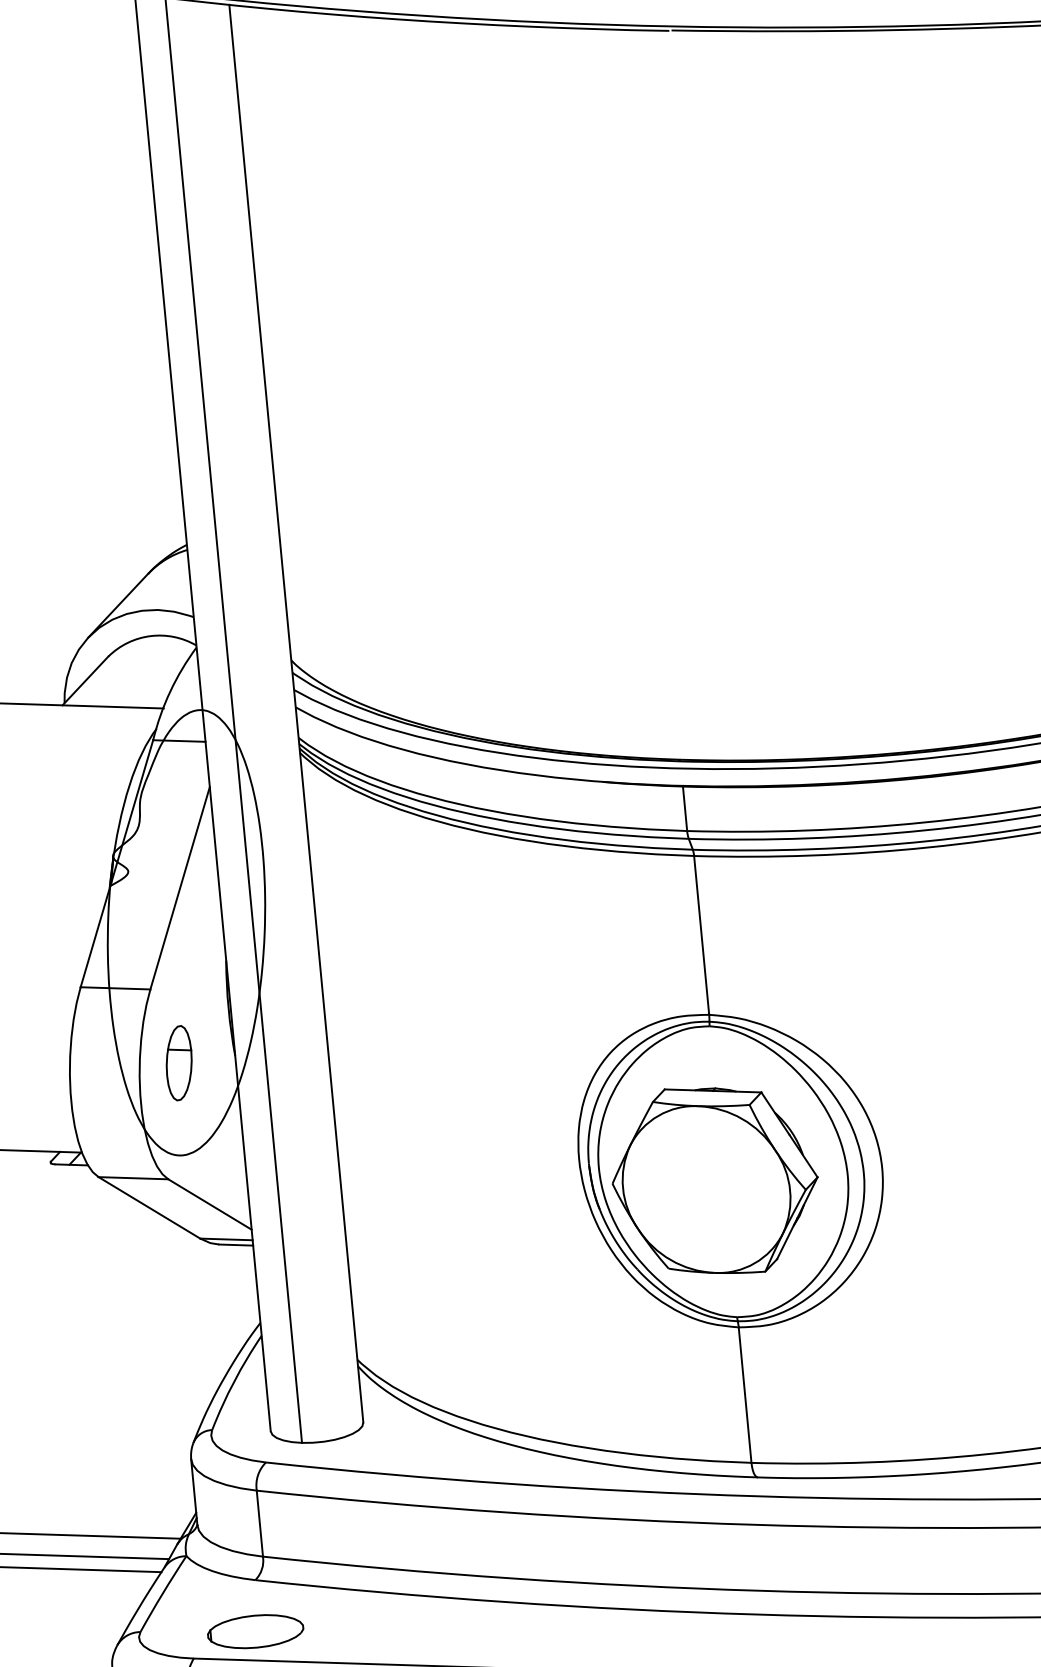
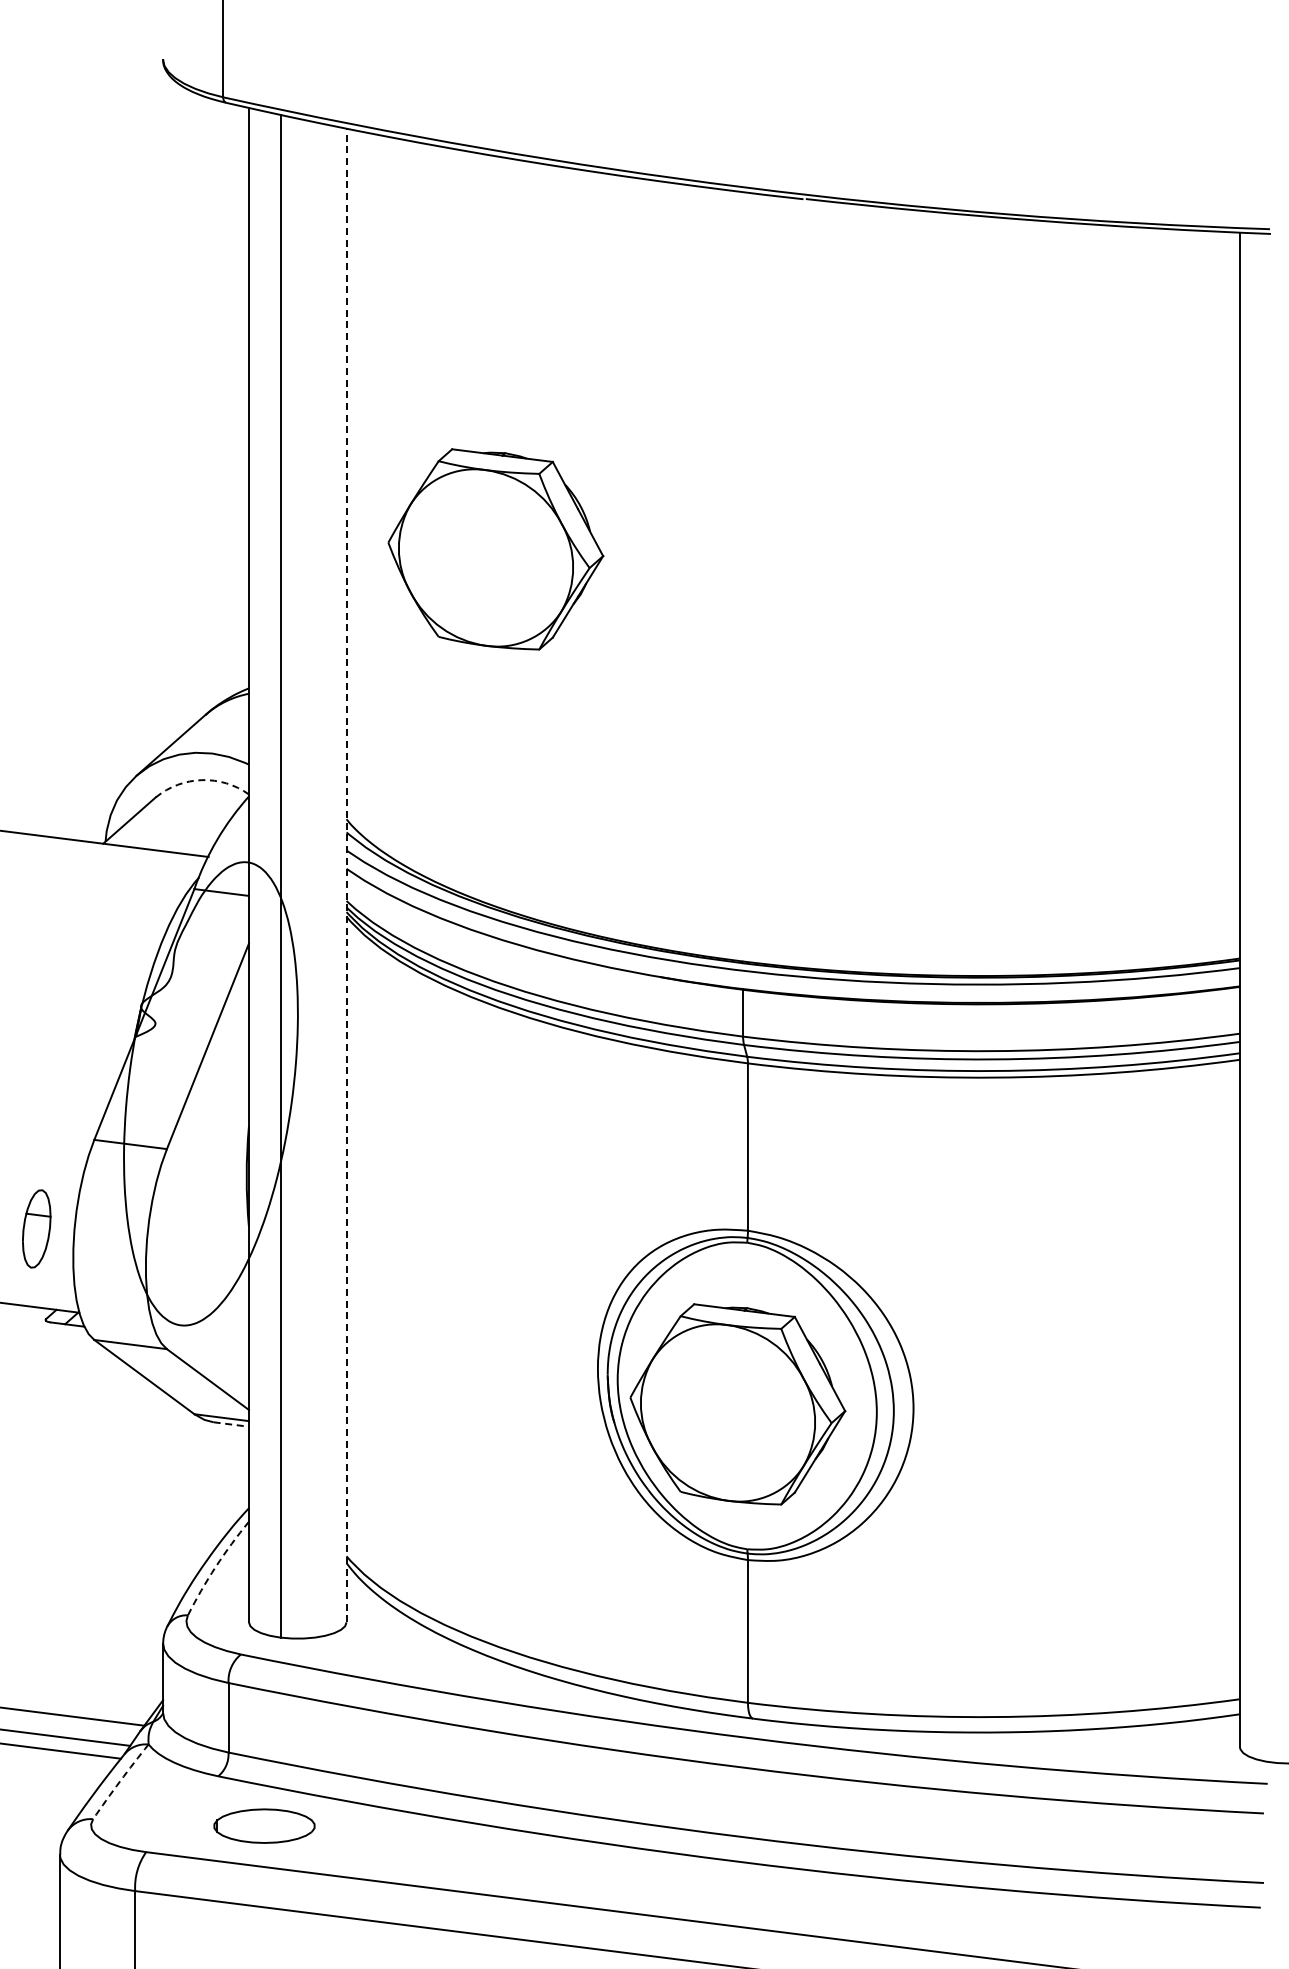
part: (408, 390) -> (495, 549), added
arc: (150, 636) -> (201, 780), solid -> dashed
line: (296, 713) -> (346, 875), solid -> dashed
part: (178, 1062) -> (36, 1228), moved
line: (236, 1245) -> (231, 1424), solid -> dashed
arc: (233, 1381) -> (215, 1566), solid -> dashed
arc: (163, 1593) -> (120, 1781), solid -> dashed
part: (255, 1631) -> (264, 1825), moved

